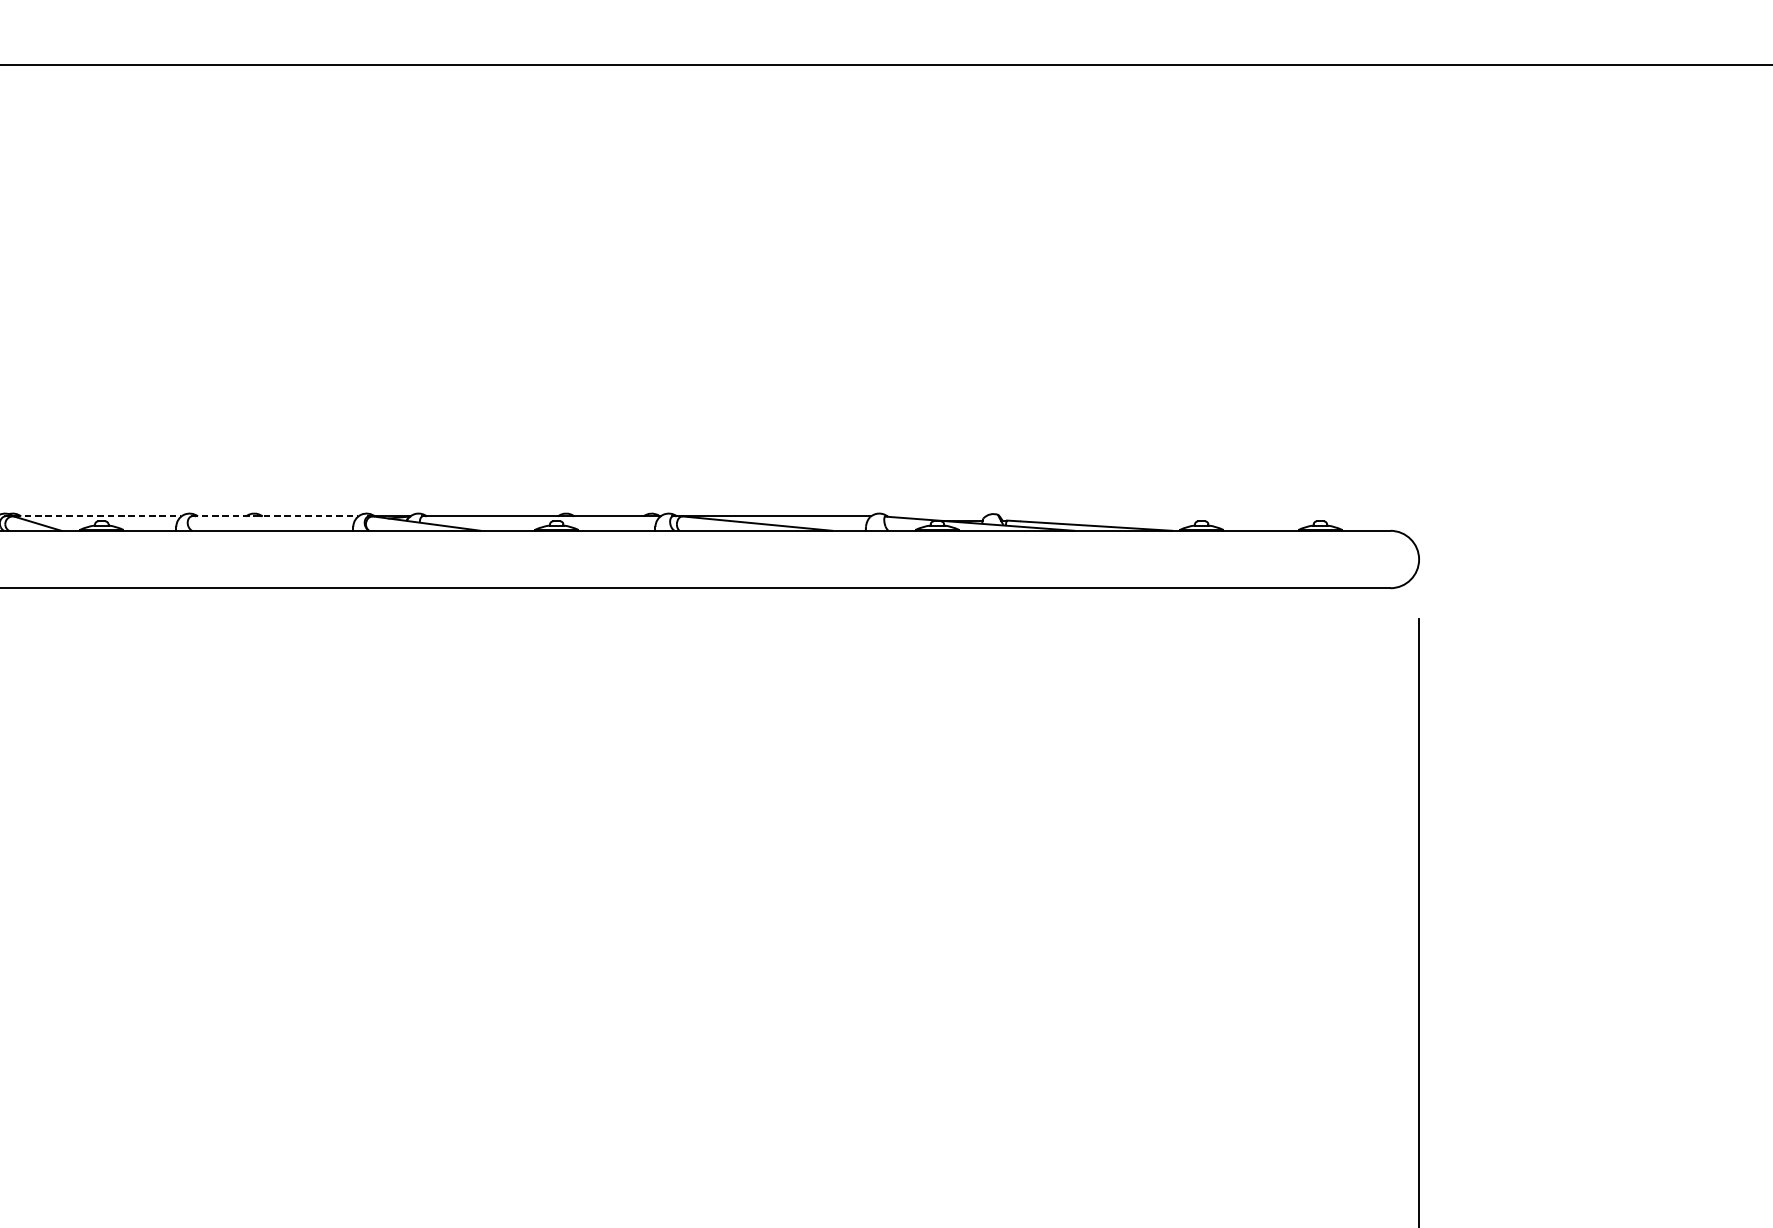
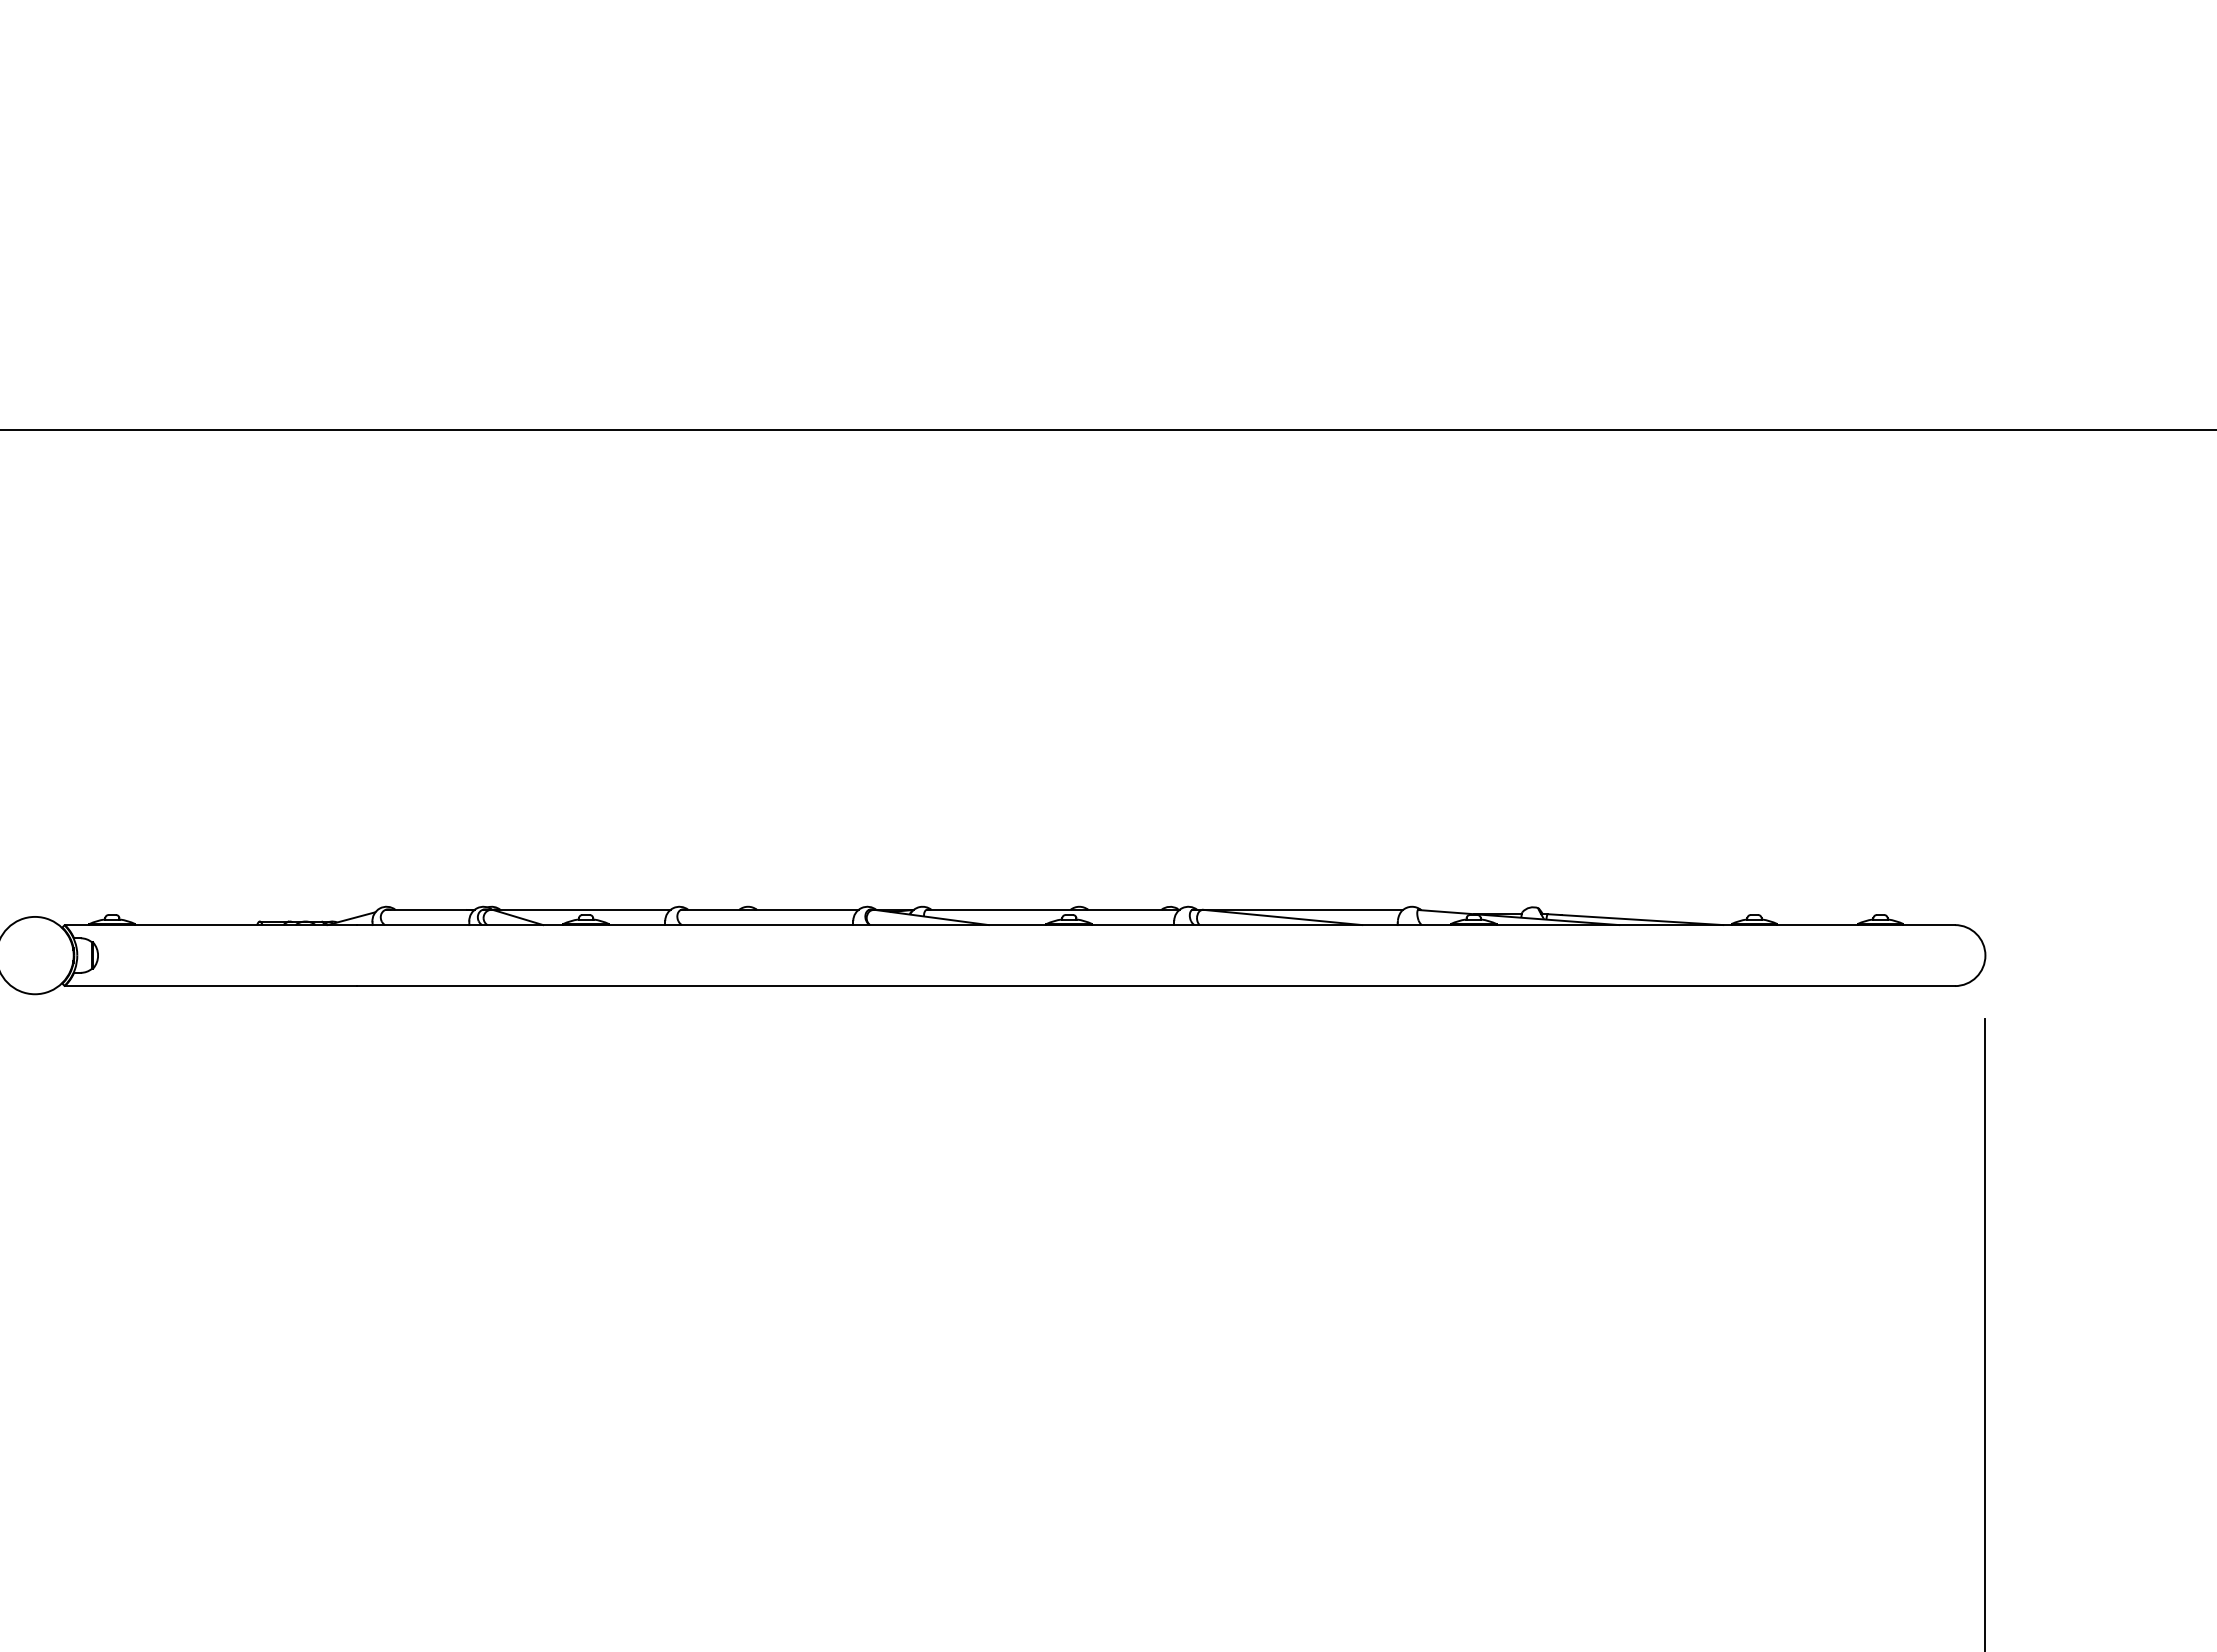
line: (97, 516) -> (581, 909), dashed -> solid
line: (274, 516) -> (769, 909), dashed -> solid

